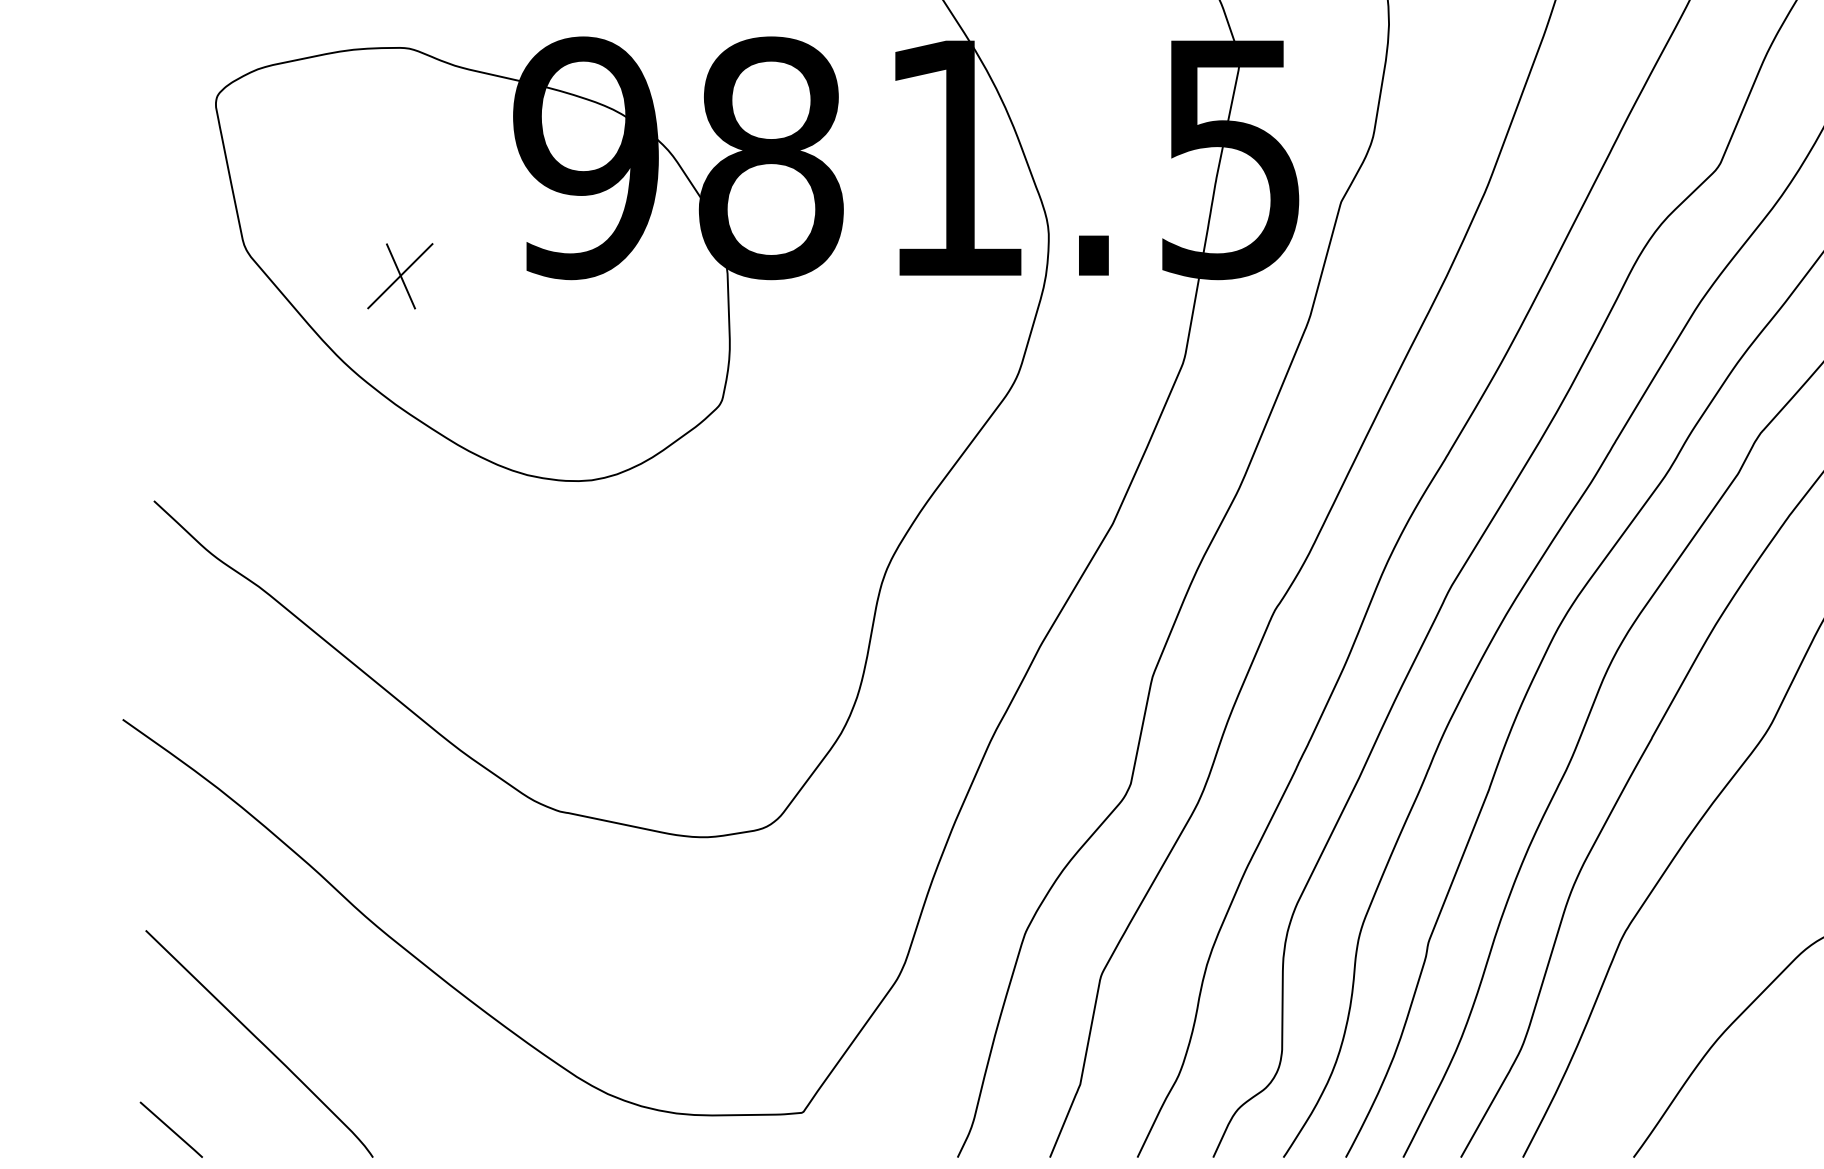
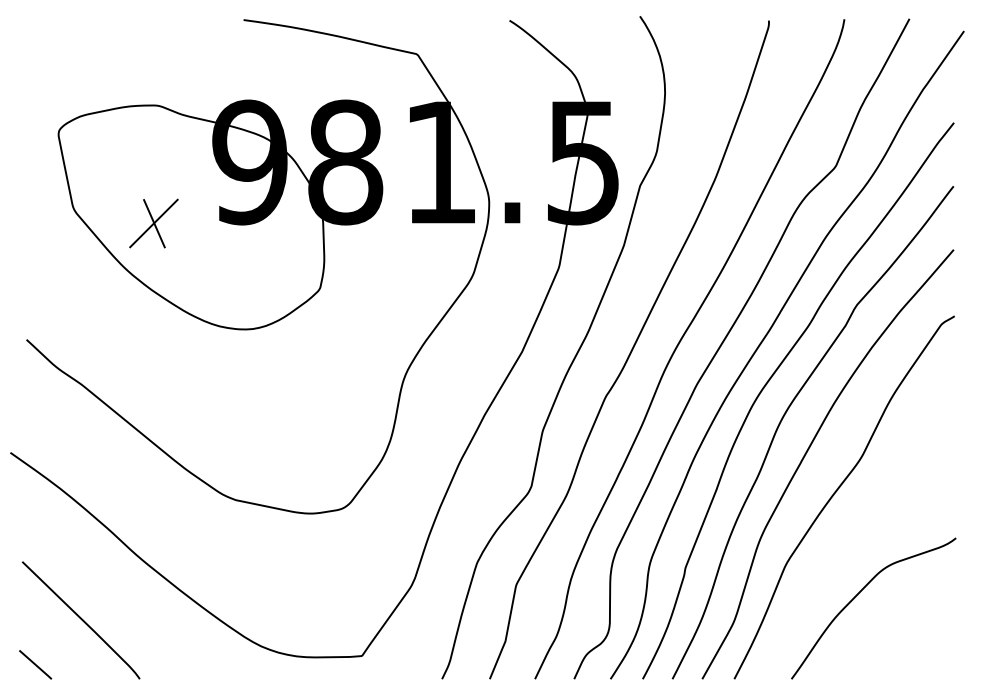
part: (399, 276) -> (153, 223), size x1.43

